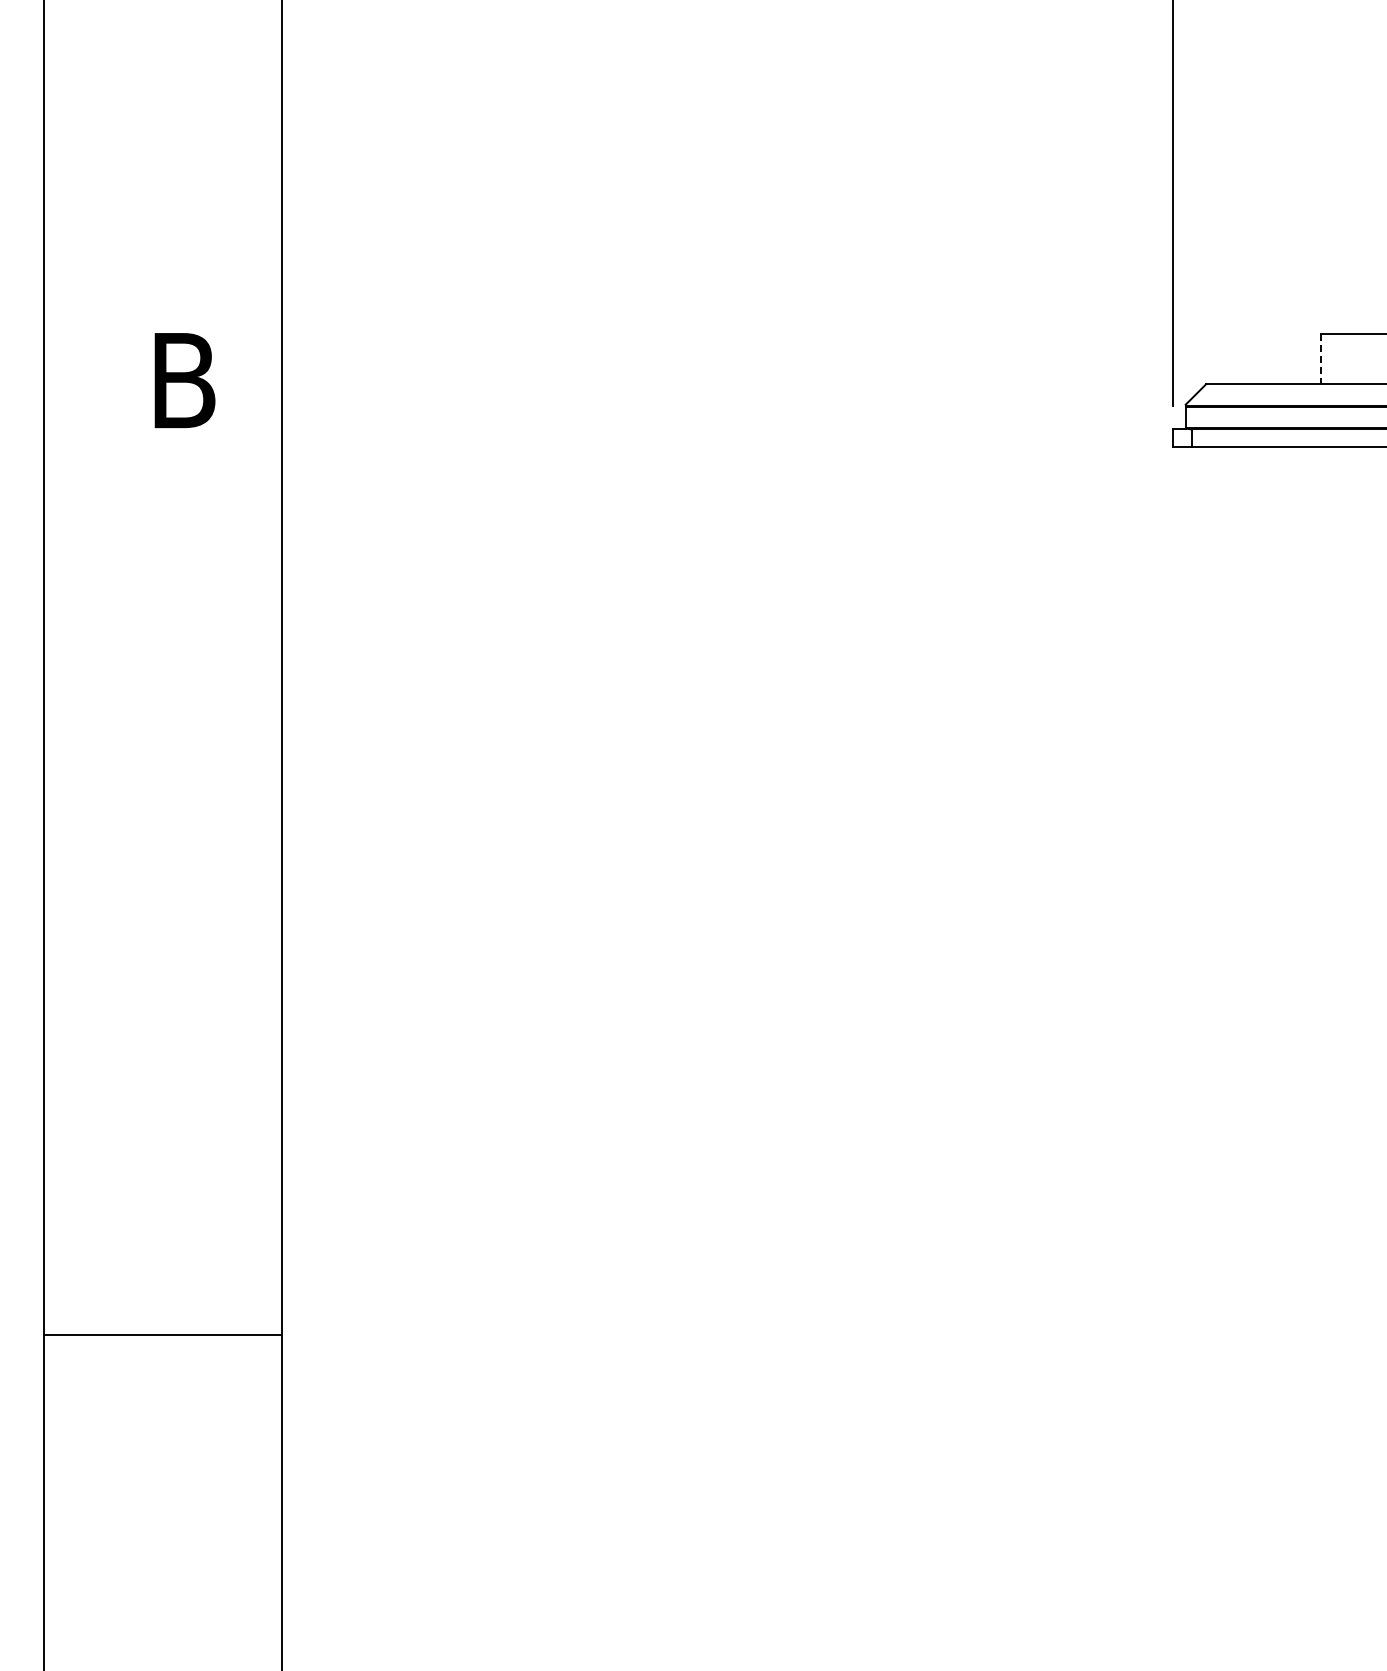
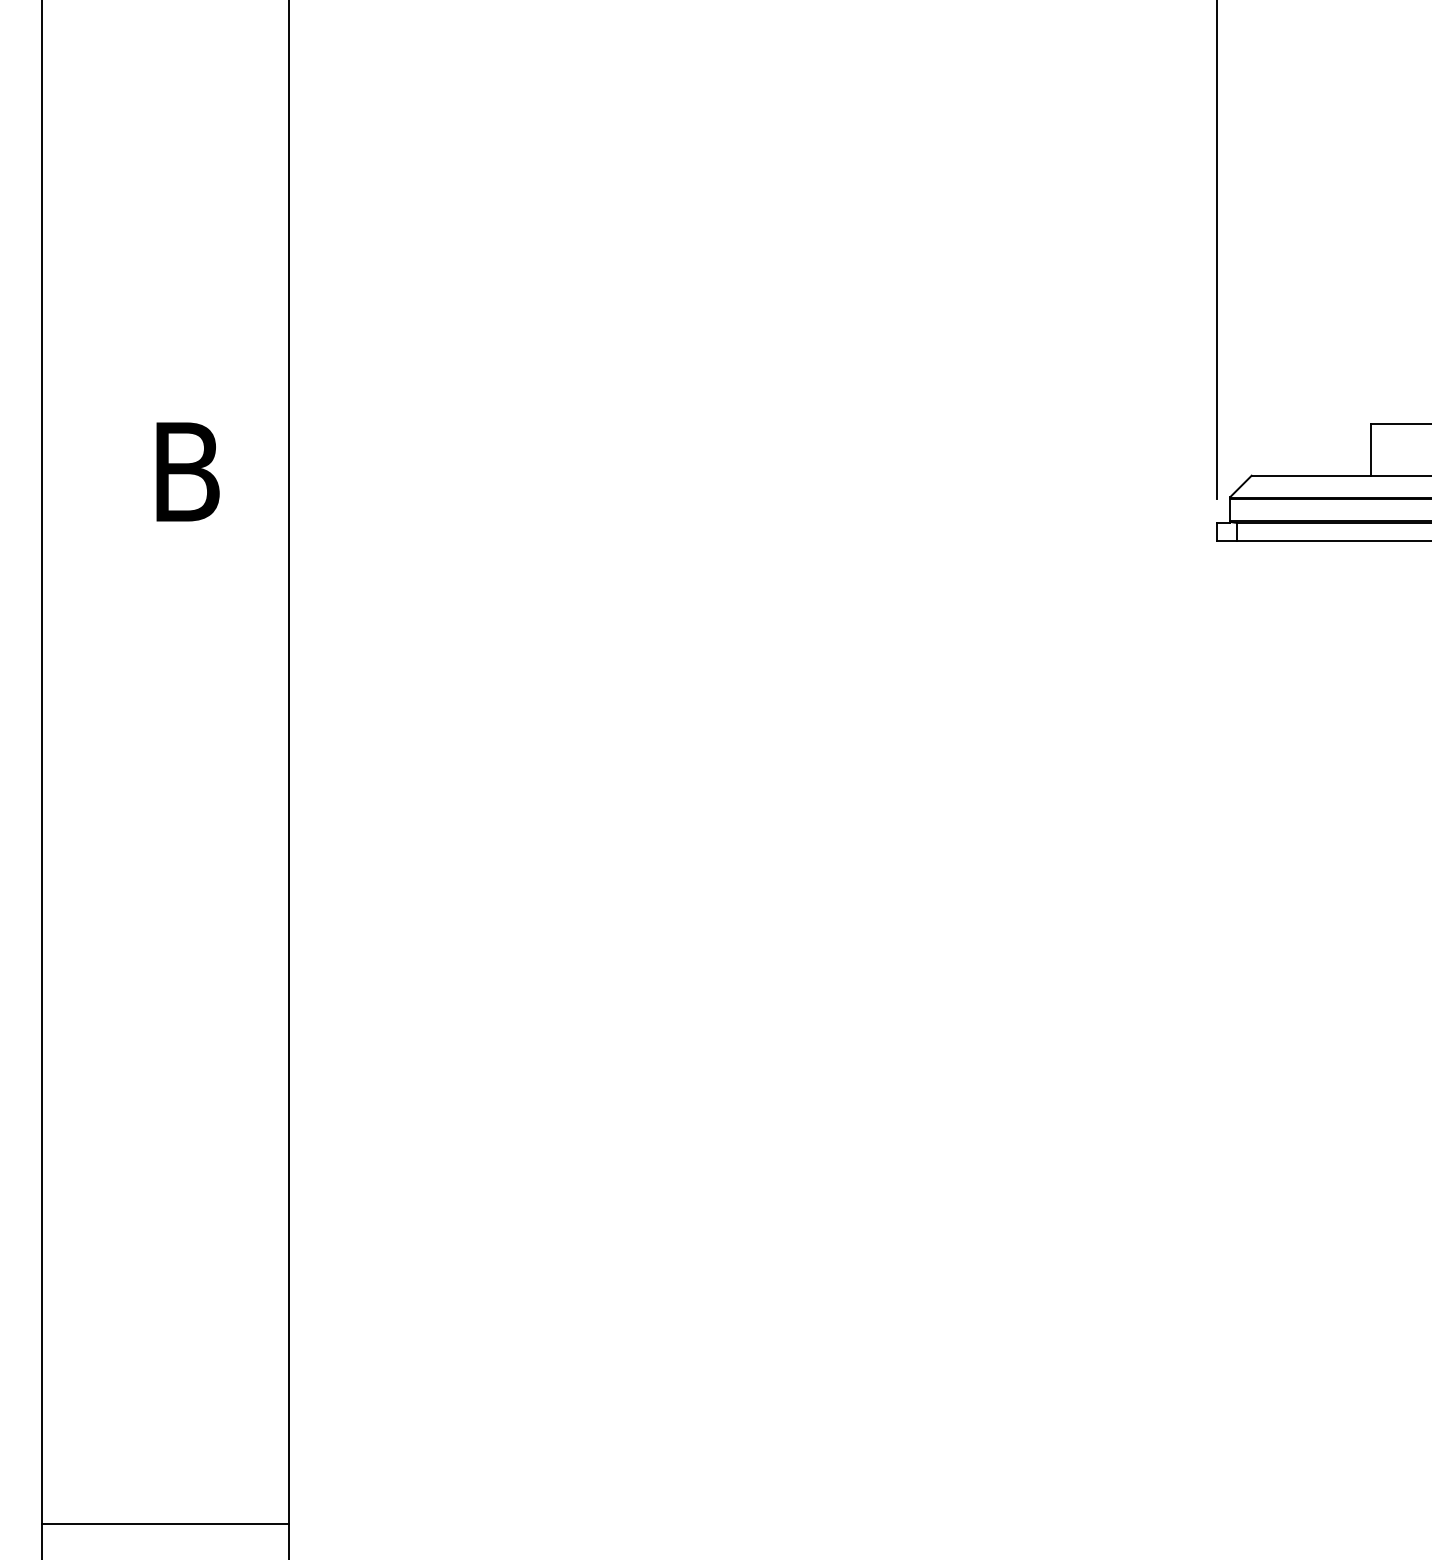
line: (1320, 359) -> (1370, 450), dashed -> solid
line: (163, 1334) -> (165, 1523), moved

